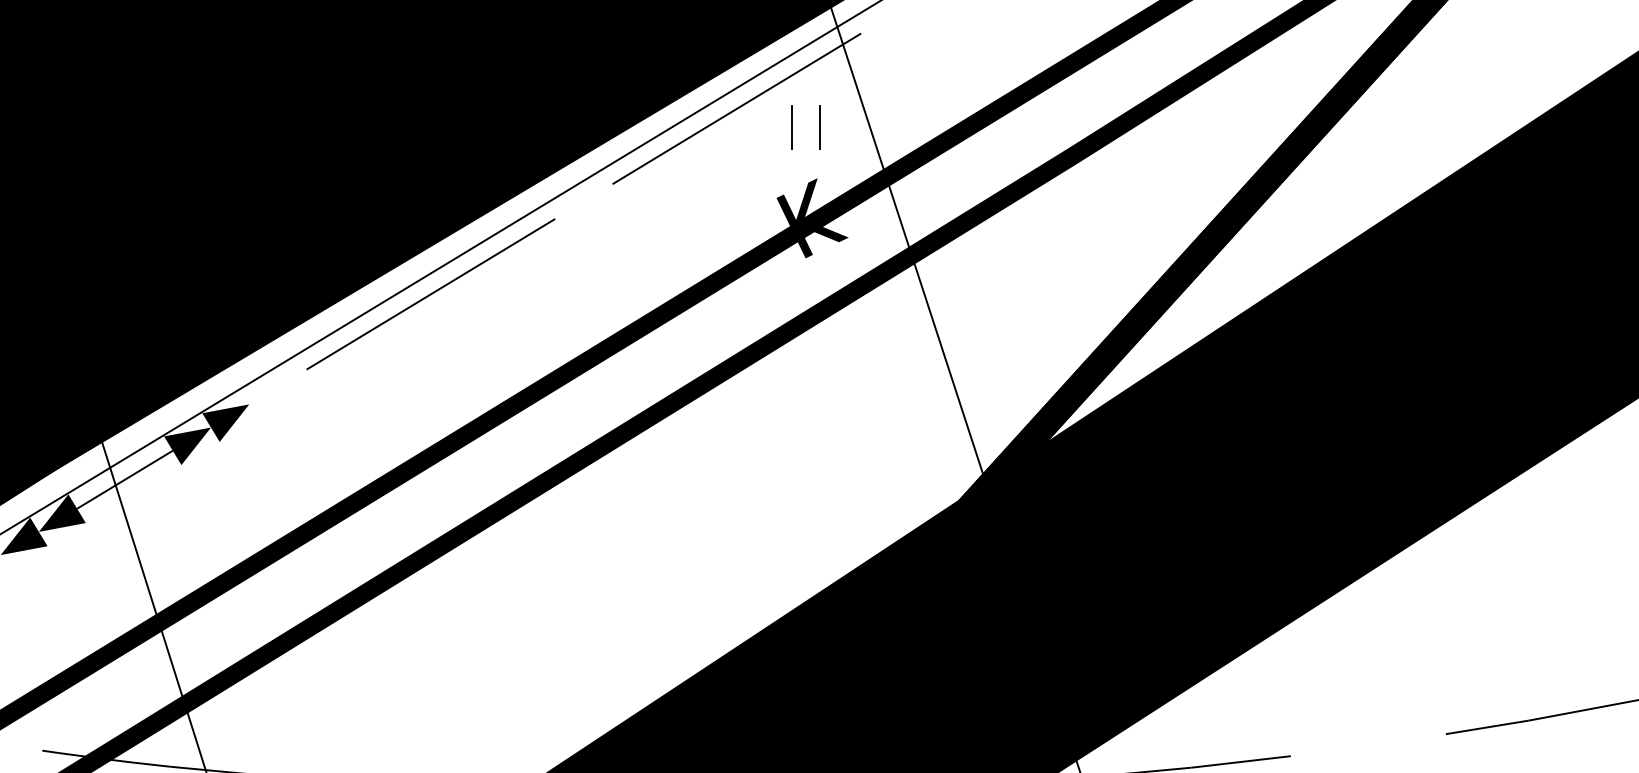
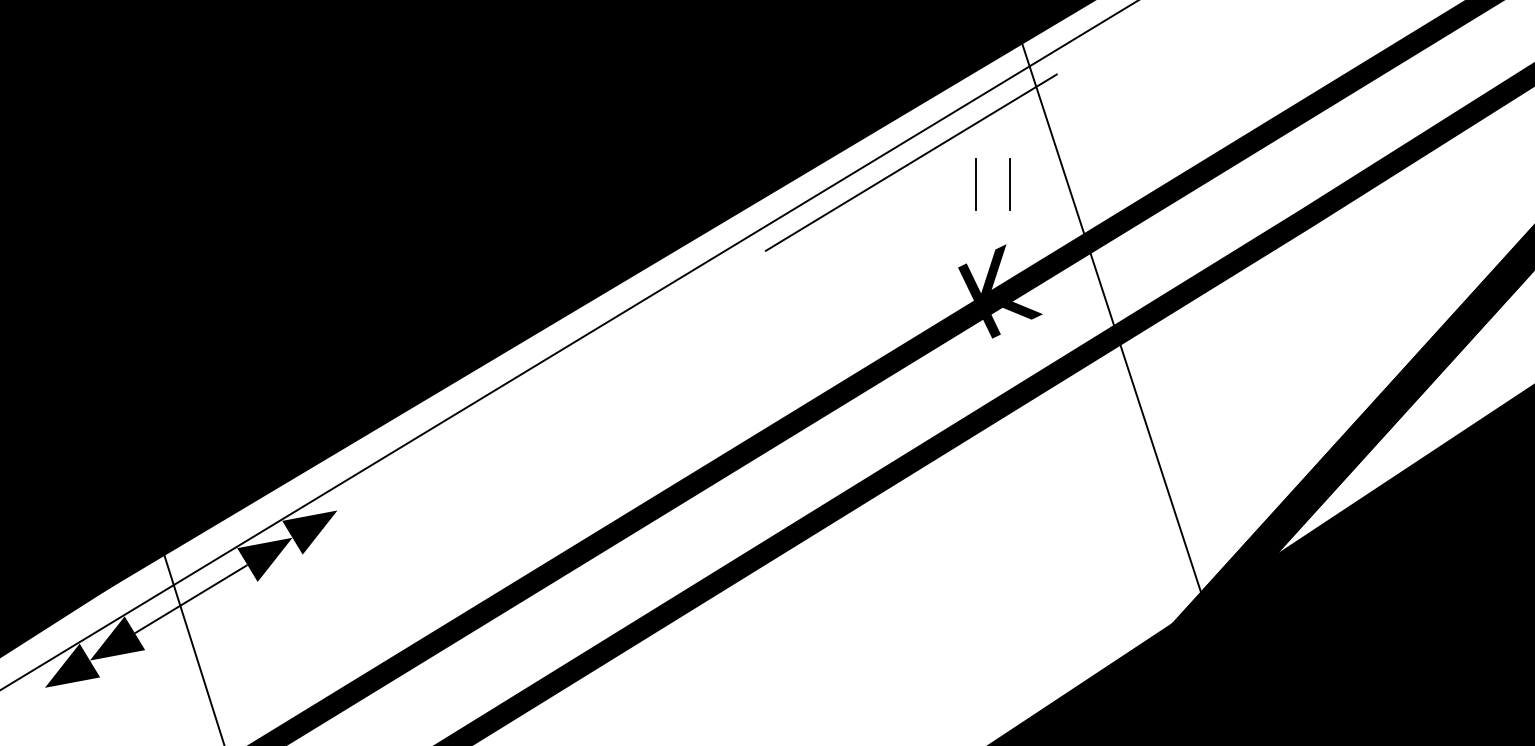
line: (430, 294) -> (550, 381), removed

